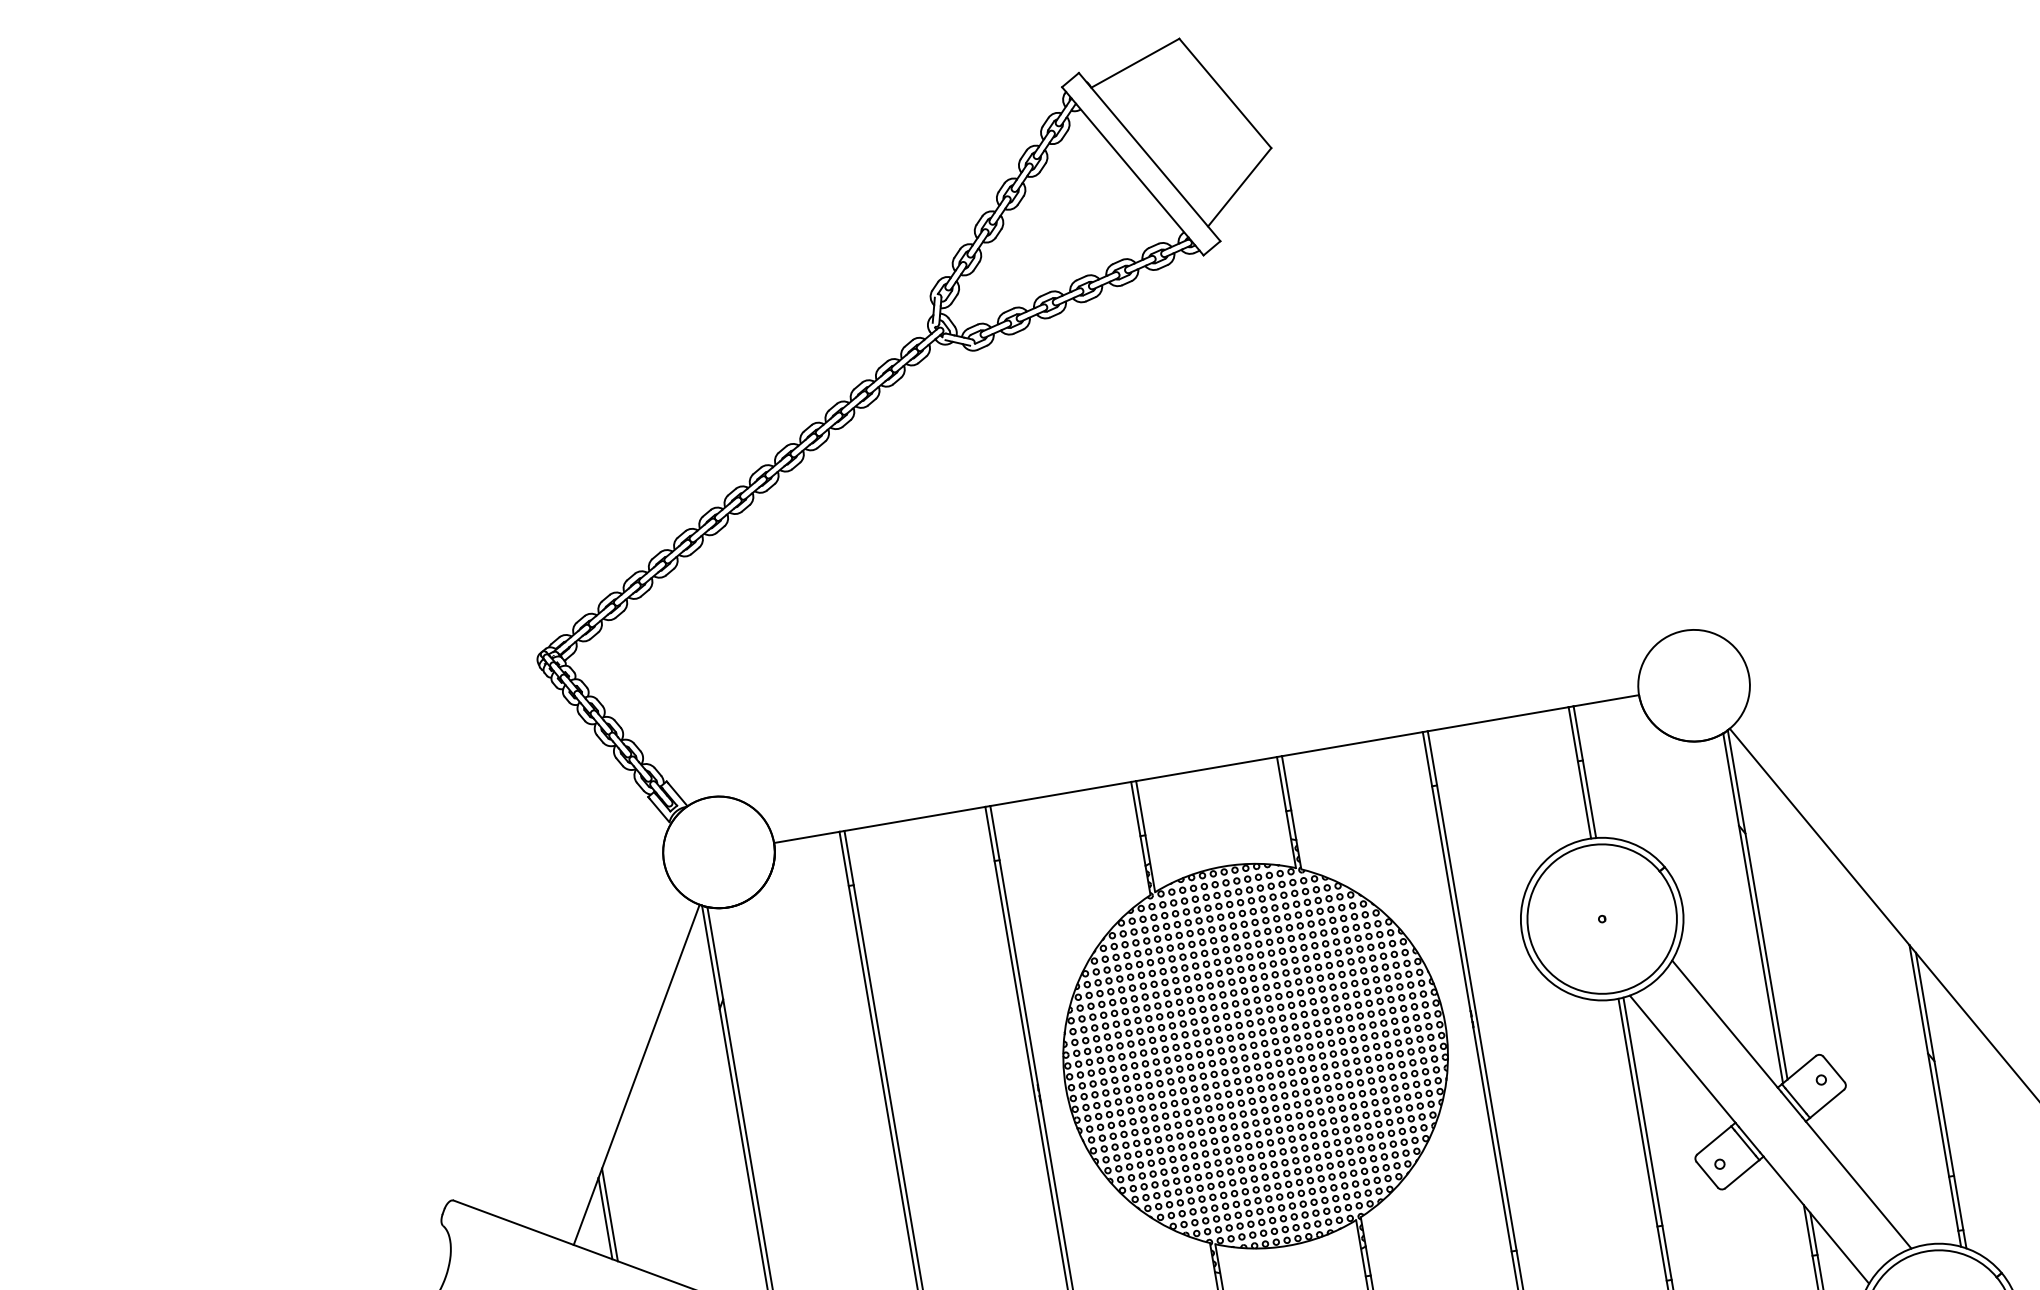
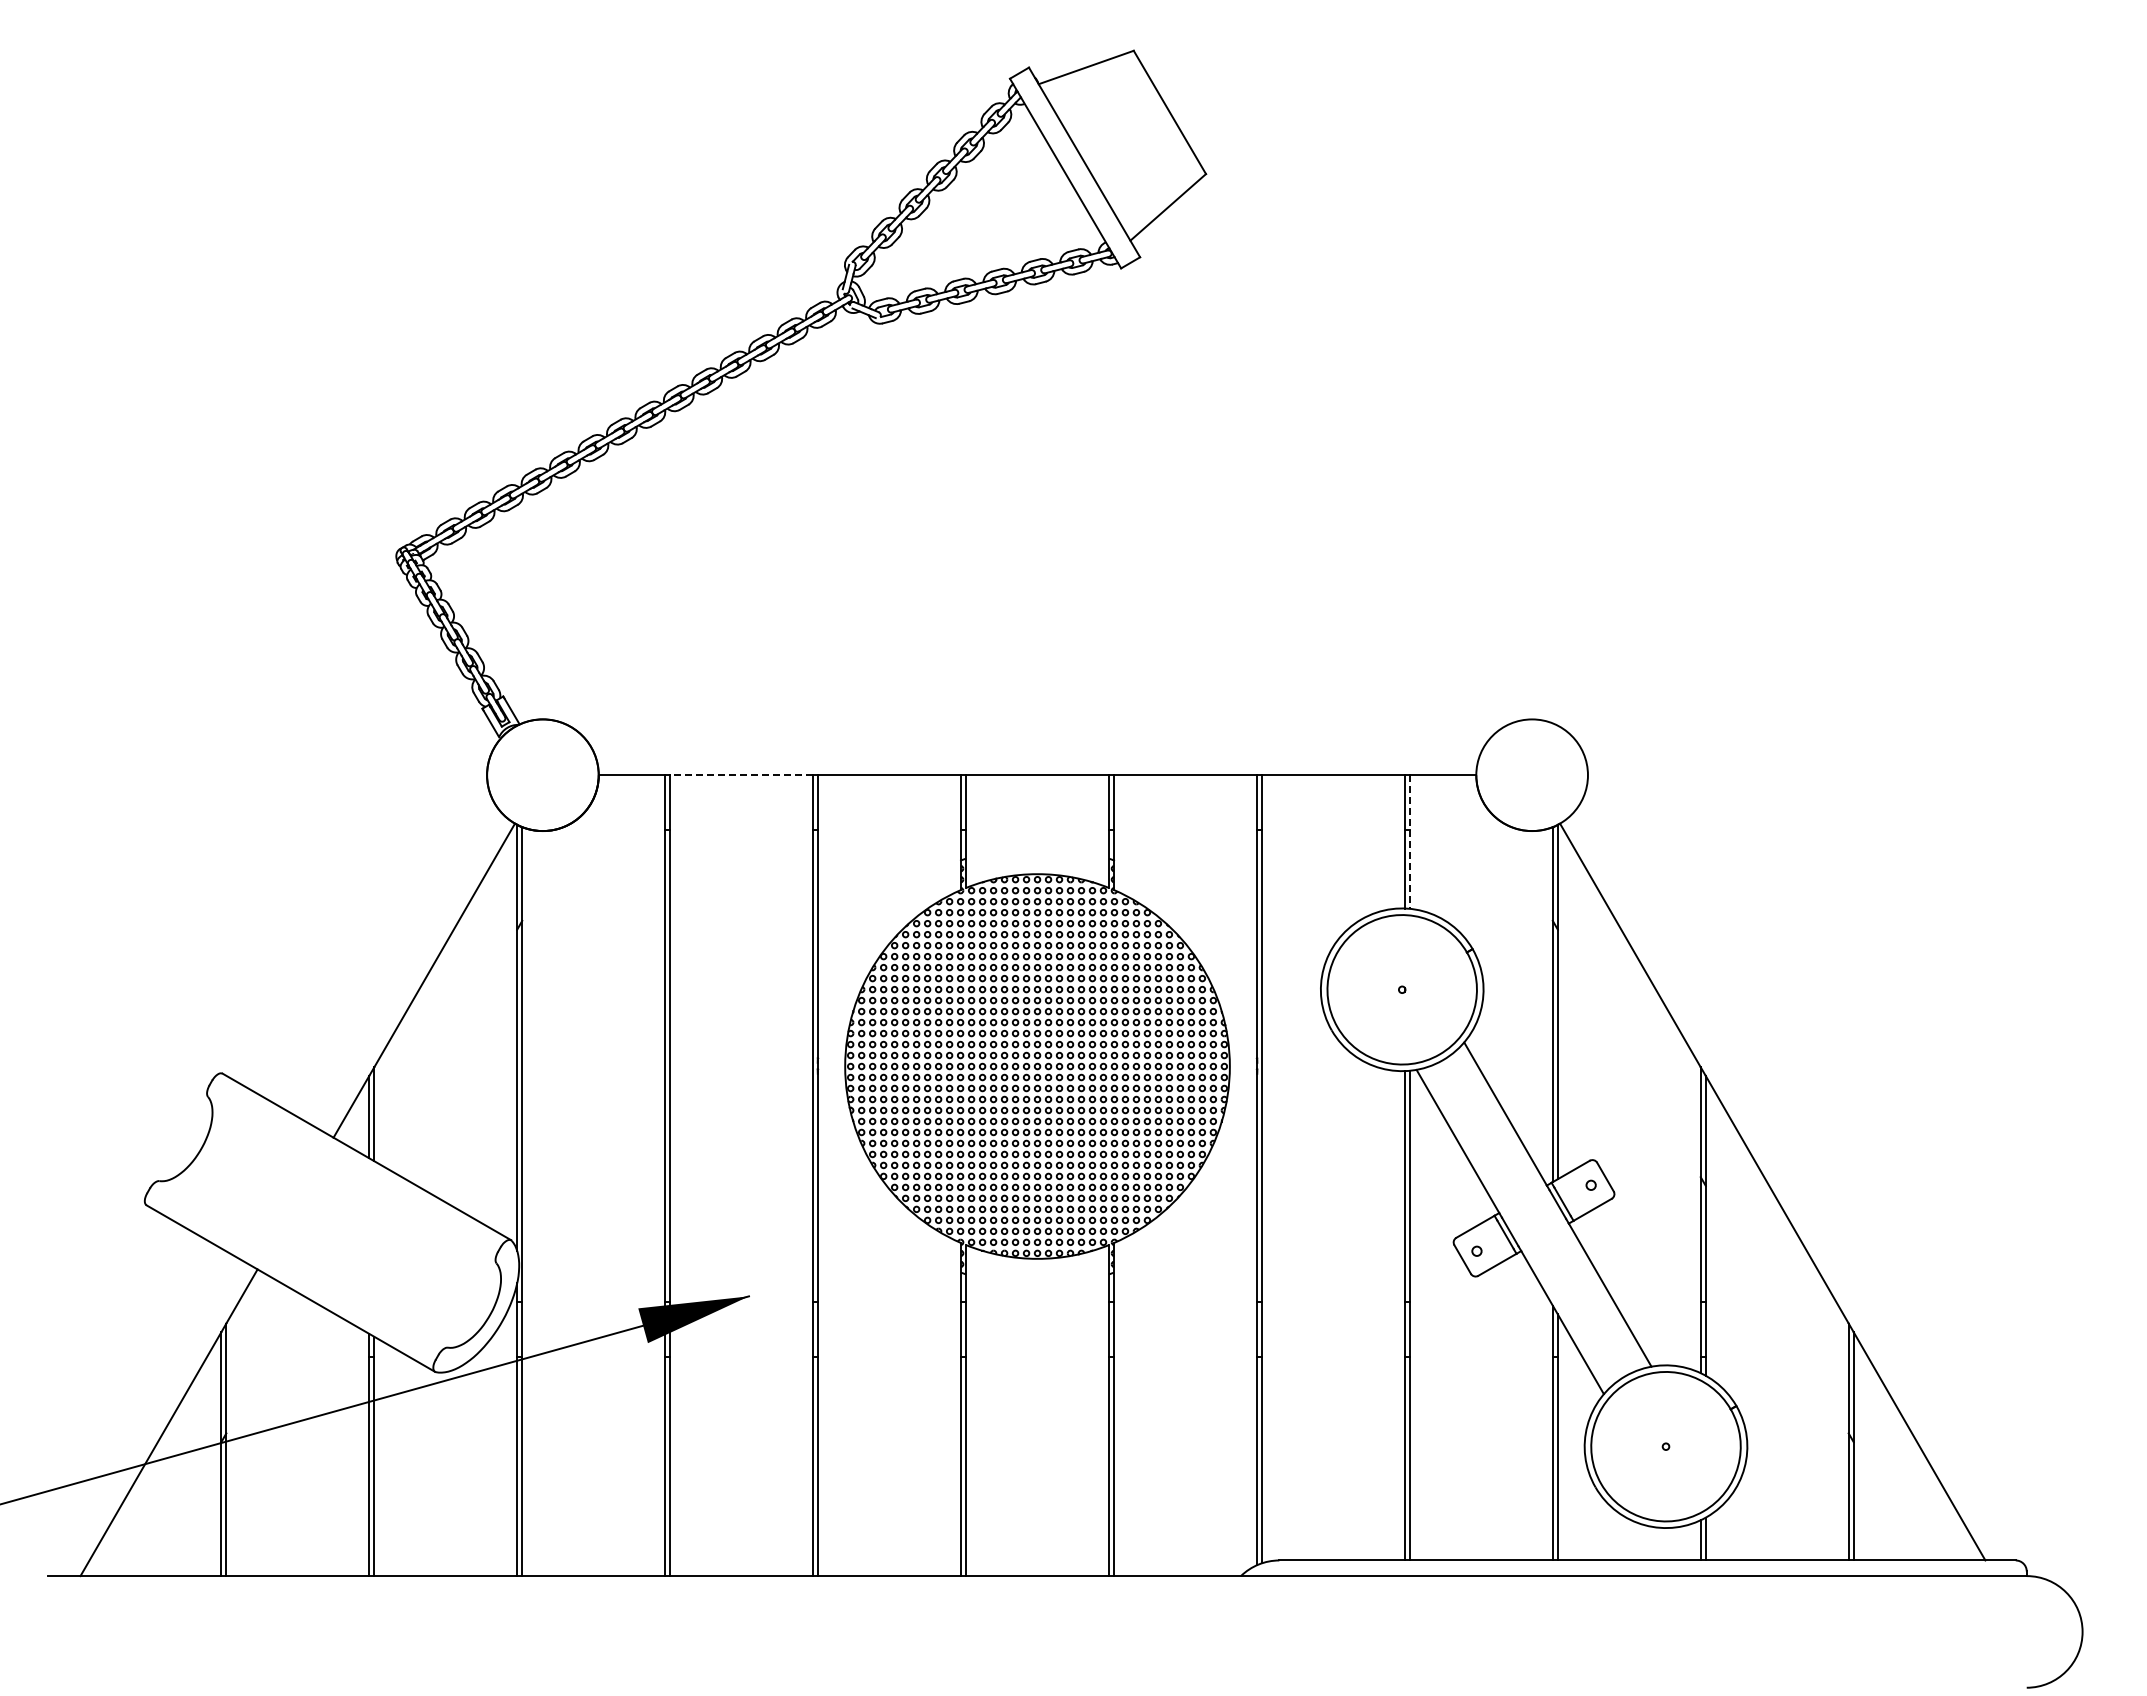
line: (1584, 772) -> (1409, 842), solid -> dashed
line: (914, 819) -> (741, 775), solid -> dashed

